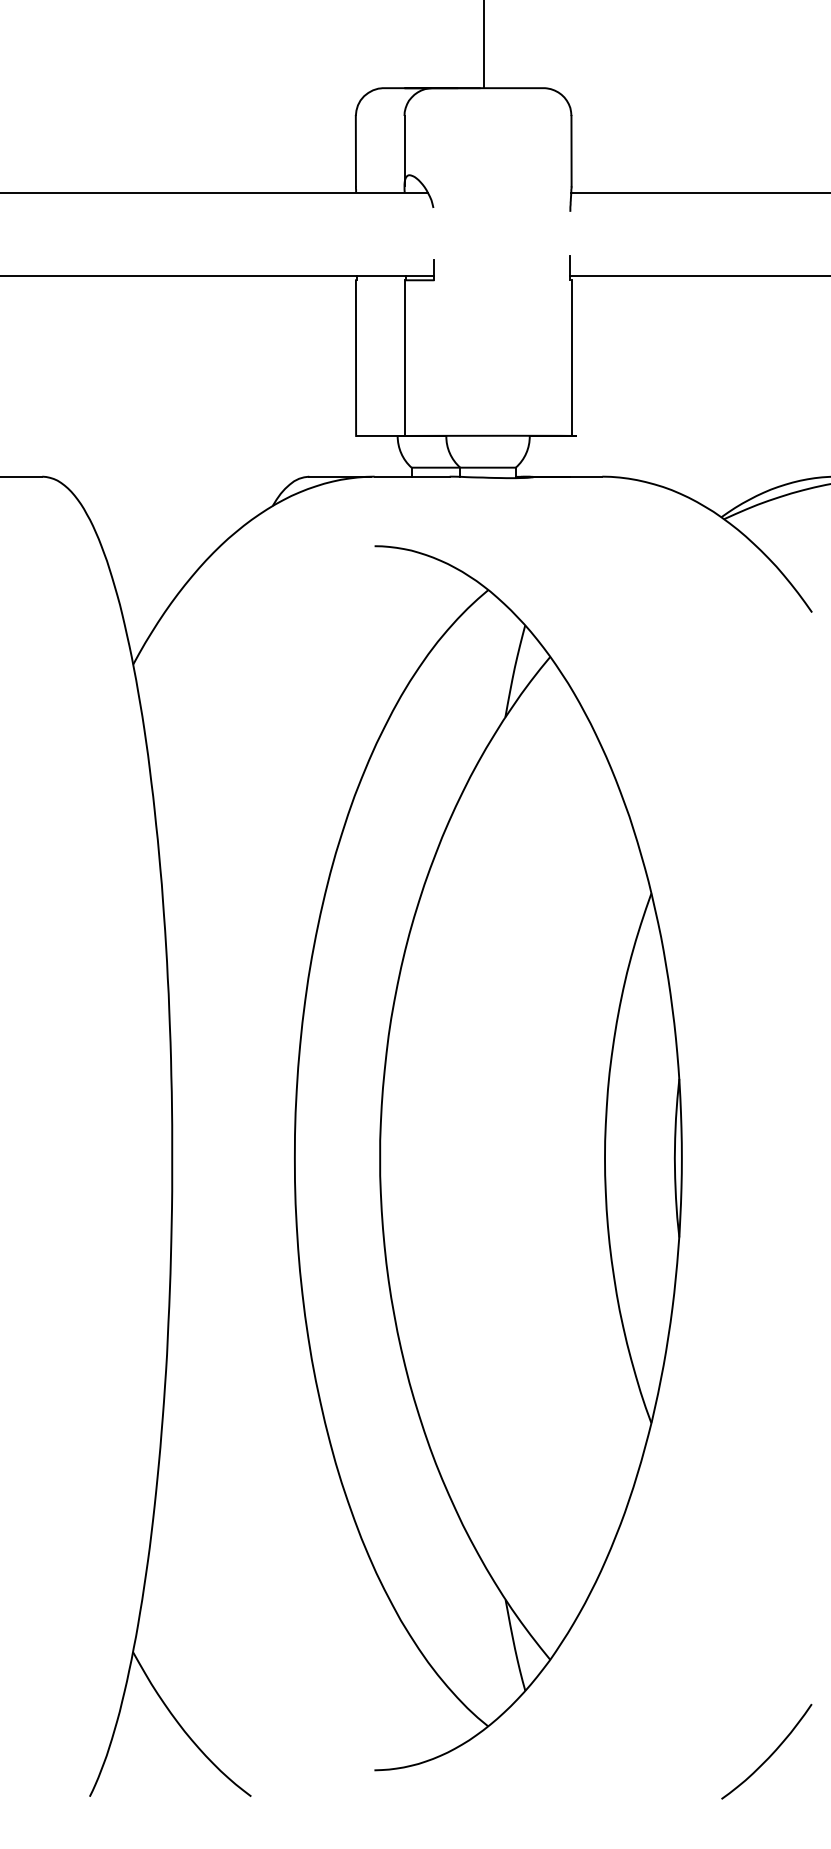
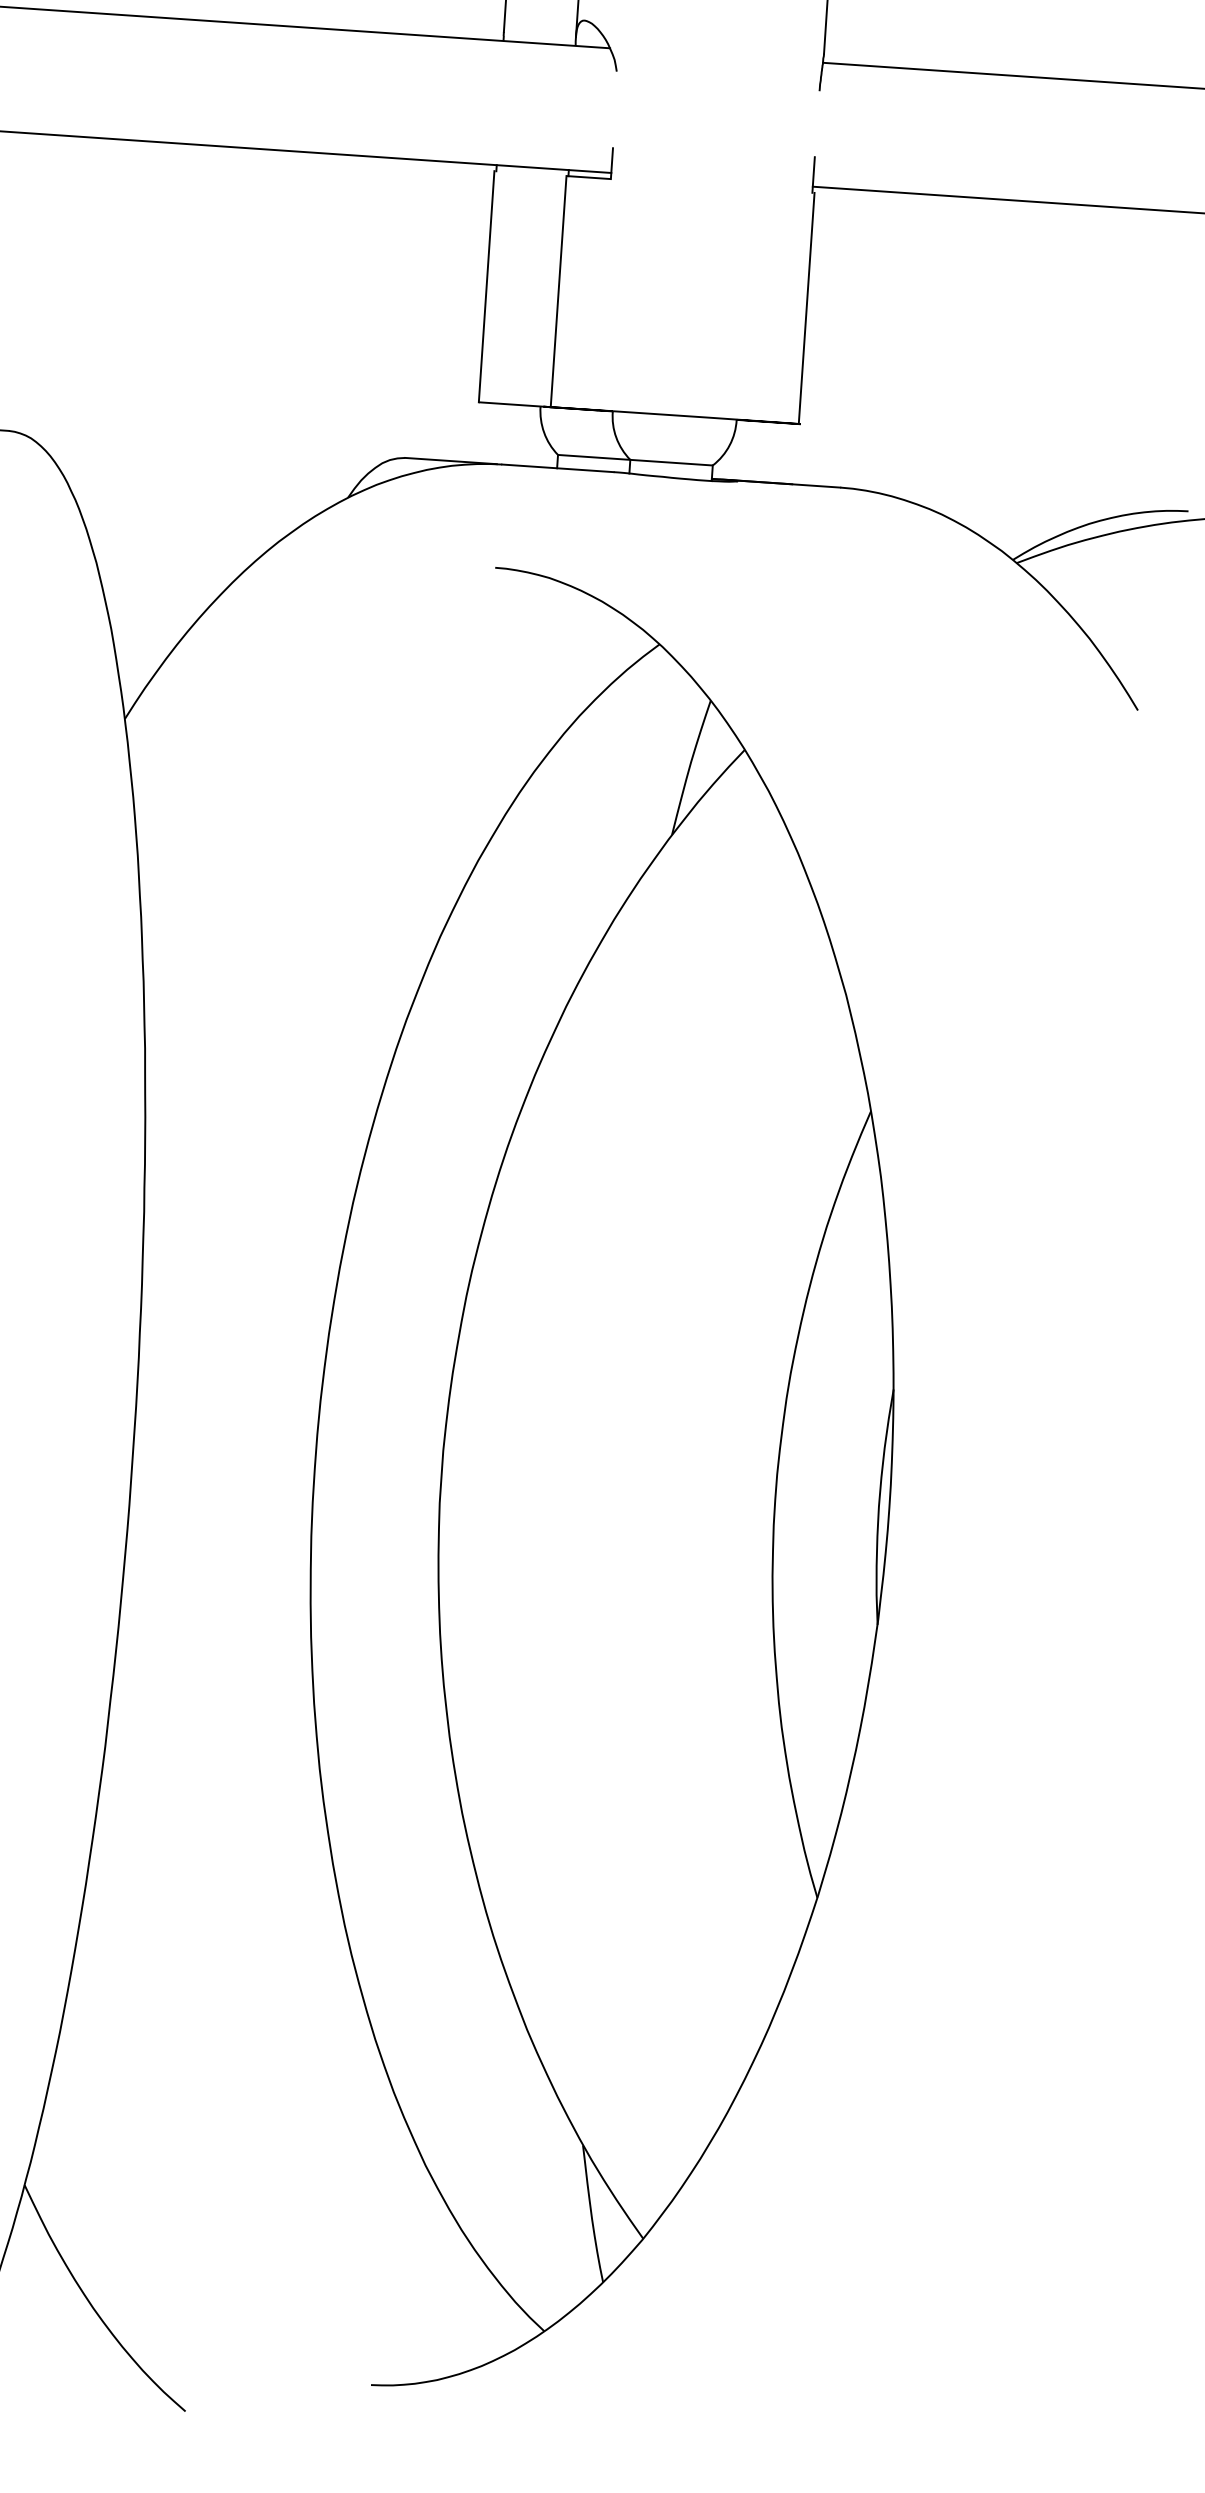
curve: (770, 1754) -> (960, 2401), removed

